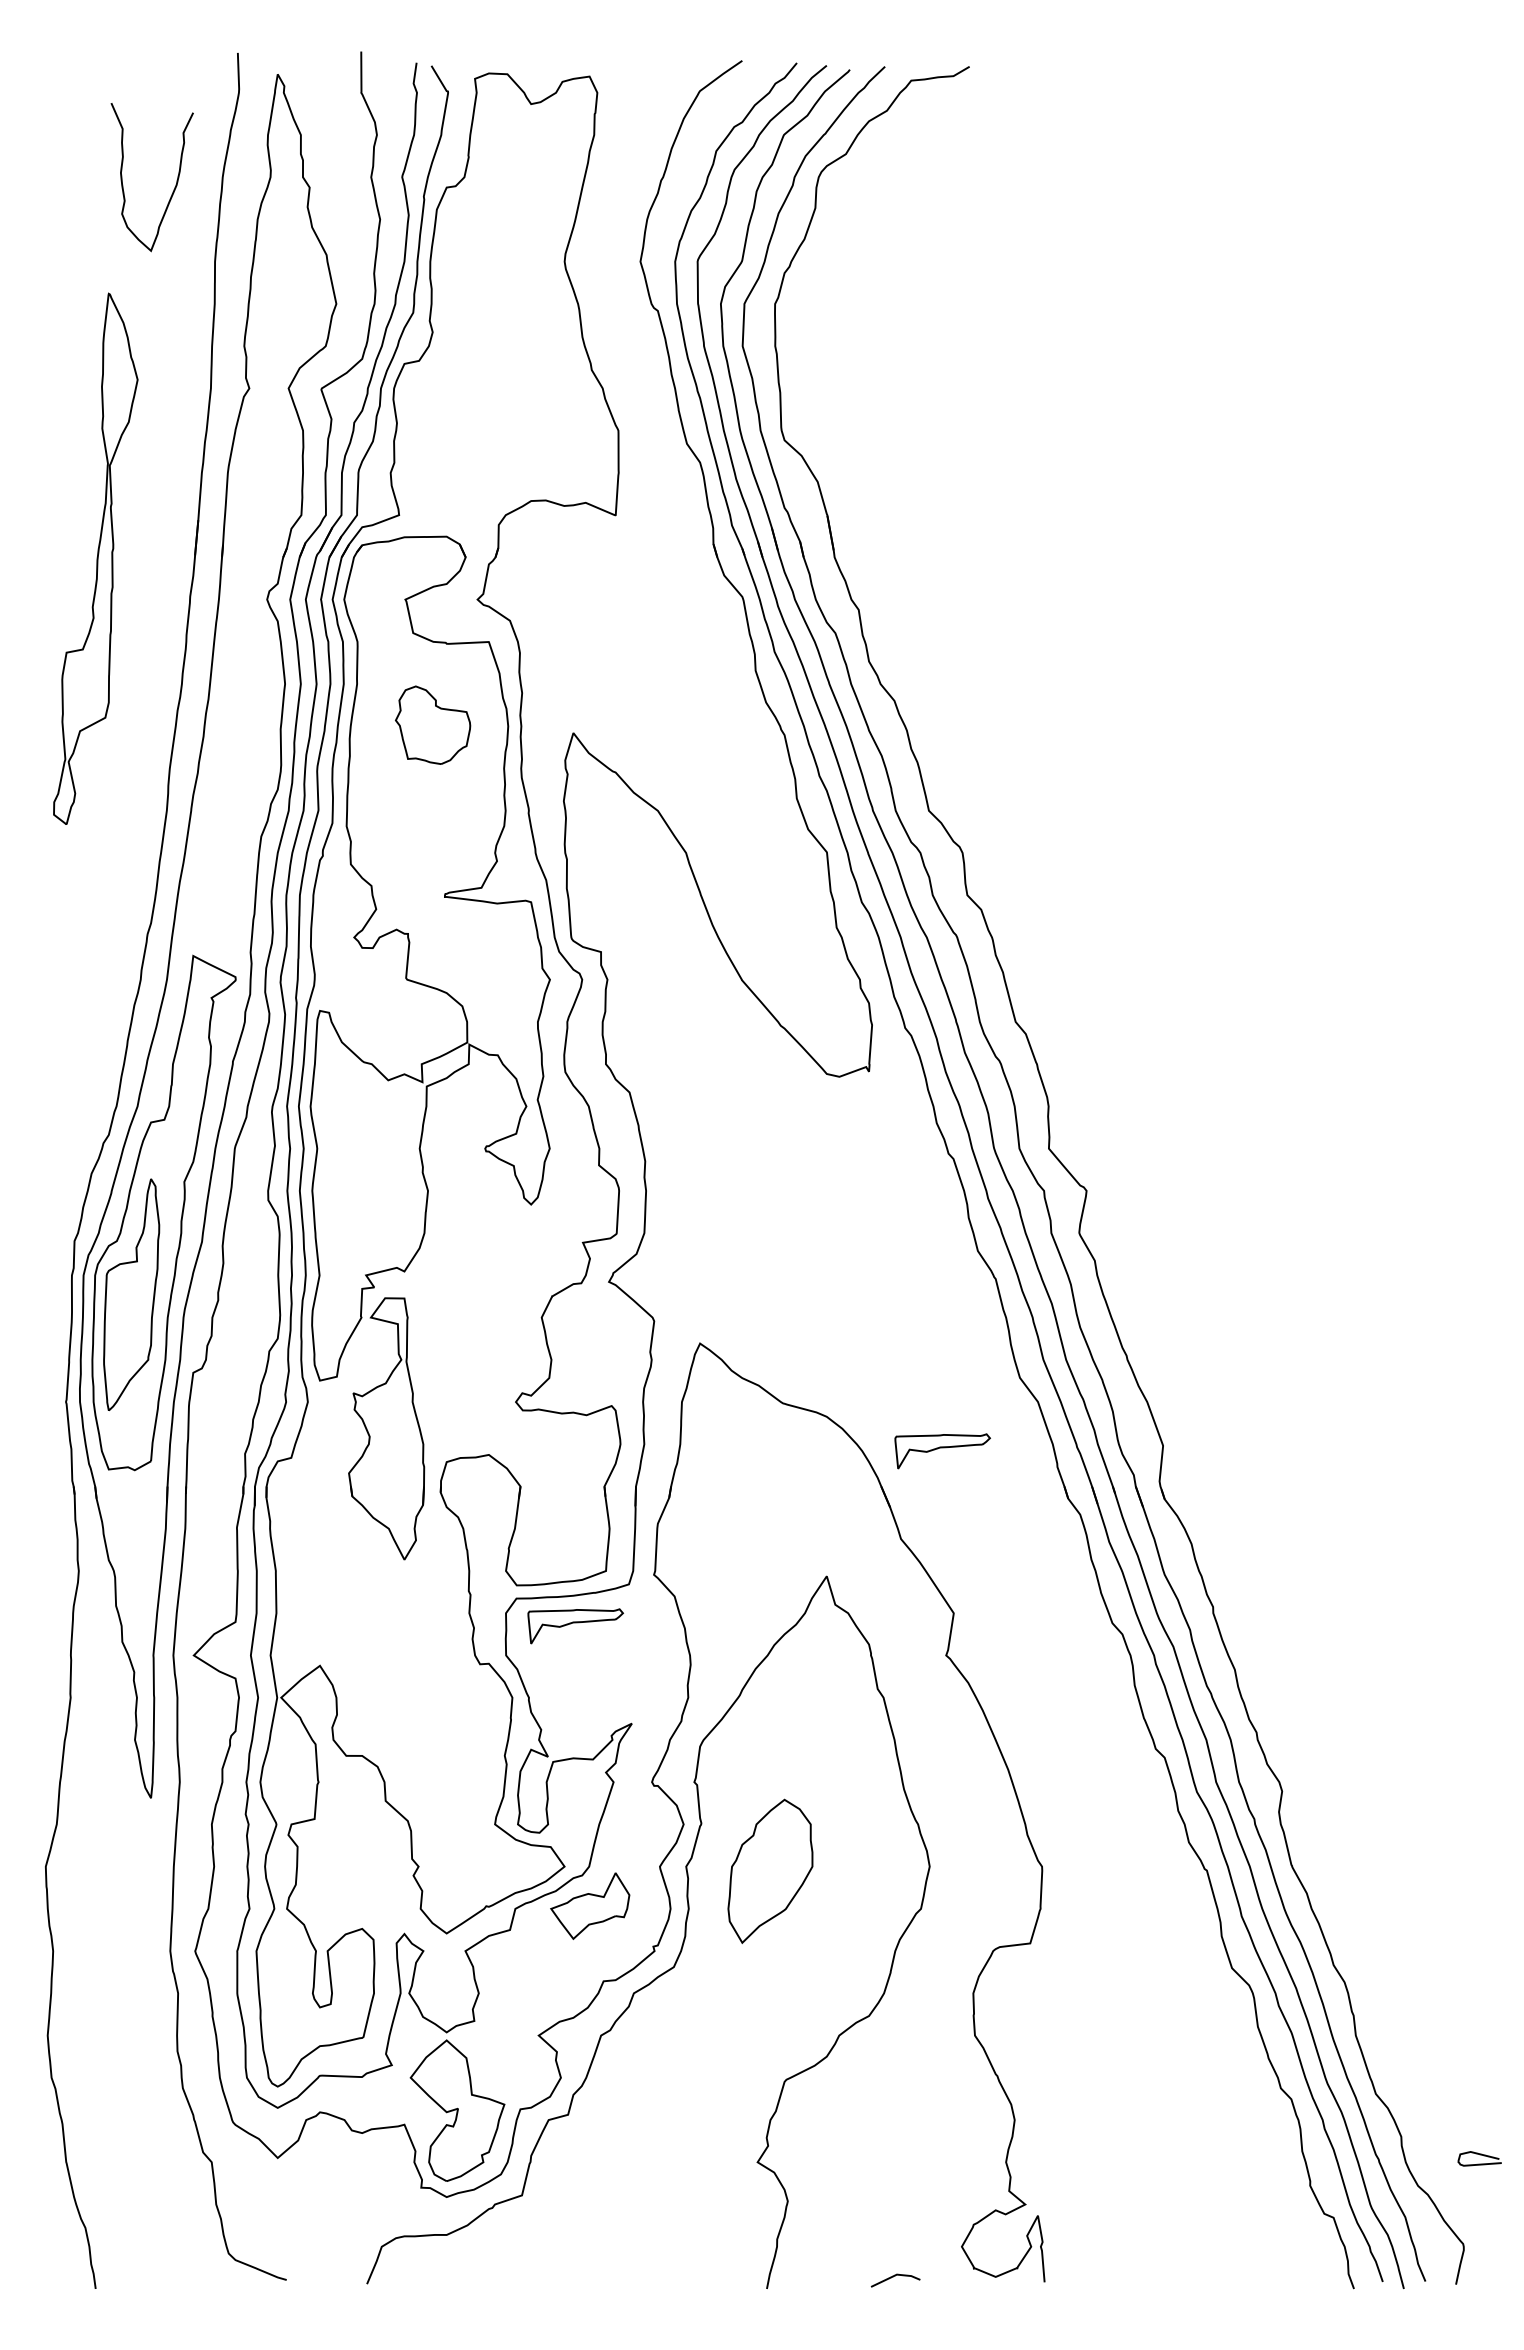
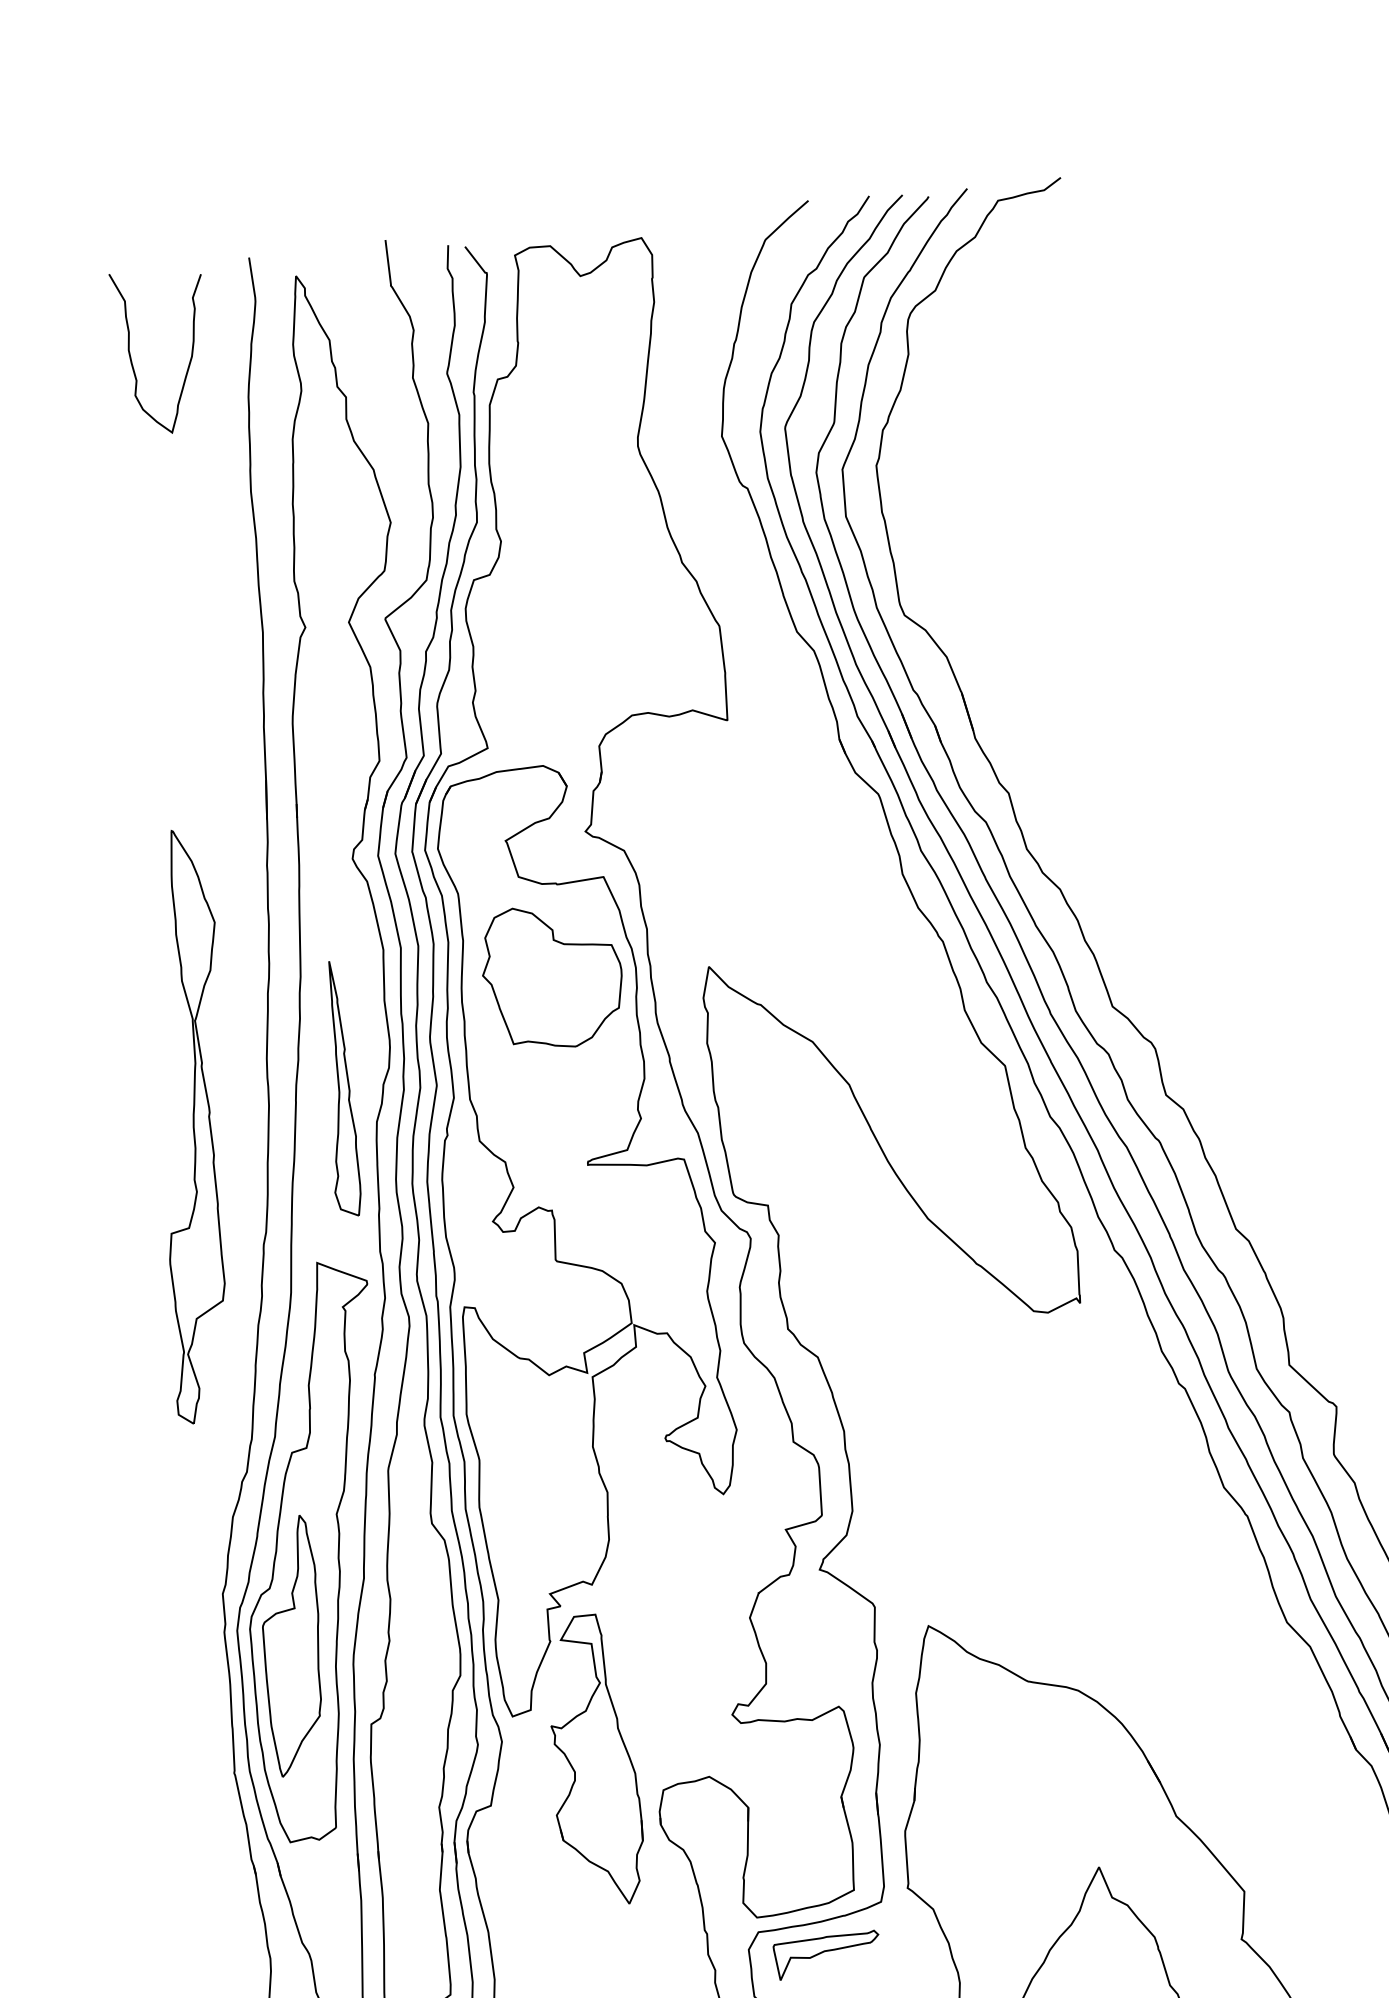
curve: (175, 184) -> (190, 355), moved
part: (95, 558) -> (191, 1125), moved
part: (432, 724) -> (551, 975), size x1.67
part: (228, 803) -> (336, 1089), added
part: (942, 1451) -> (1210, 1714), removed

